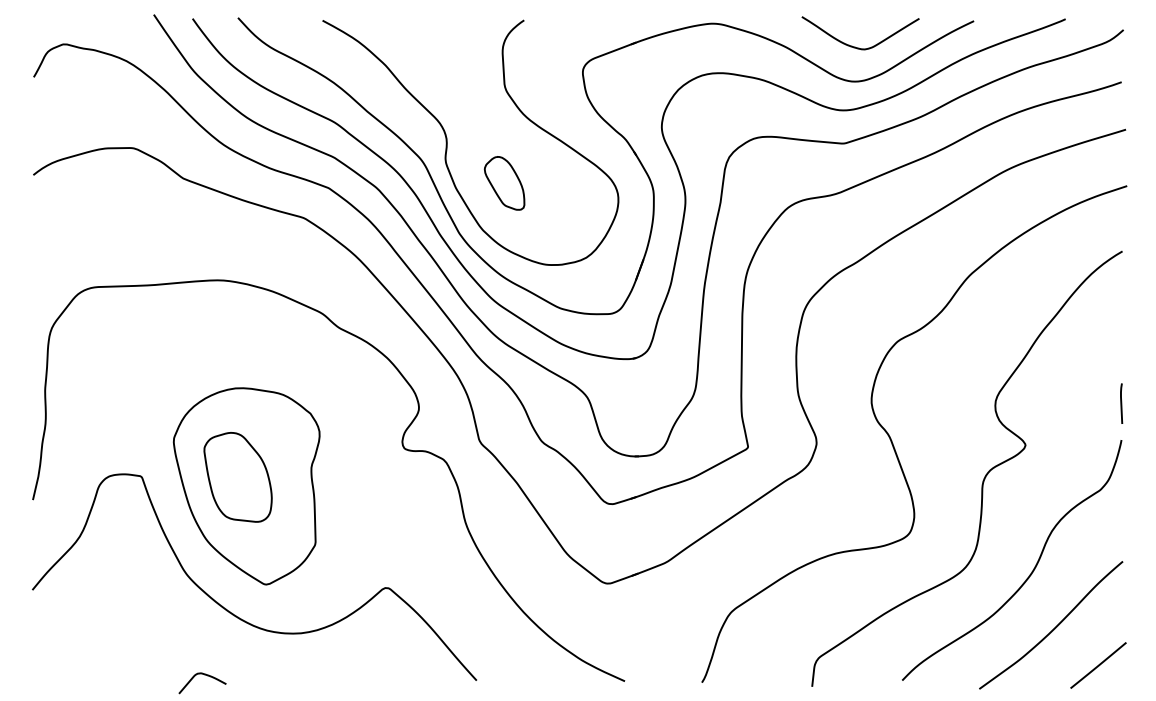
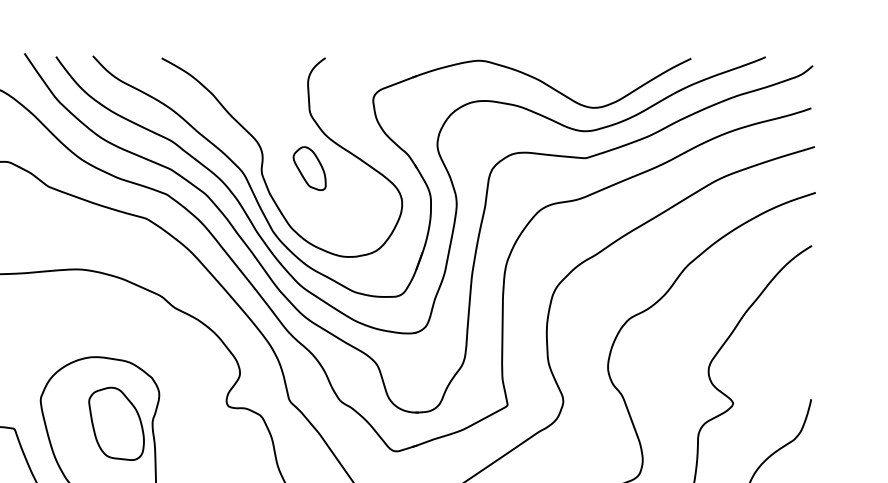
curve: (855, 46) -> (594, 79), removed
part: (504, 183) -> (309, 168), moved
line: (1121, 403) -> (811, 369), removed
part: (237, 477) -> (116, 424), moved

